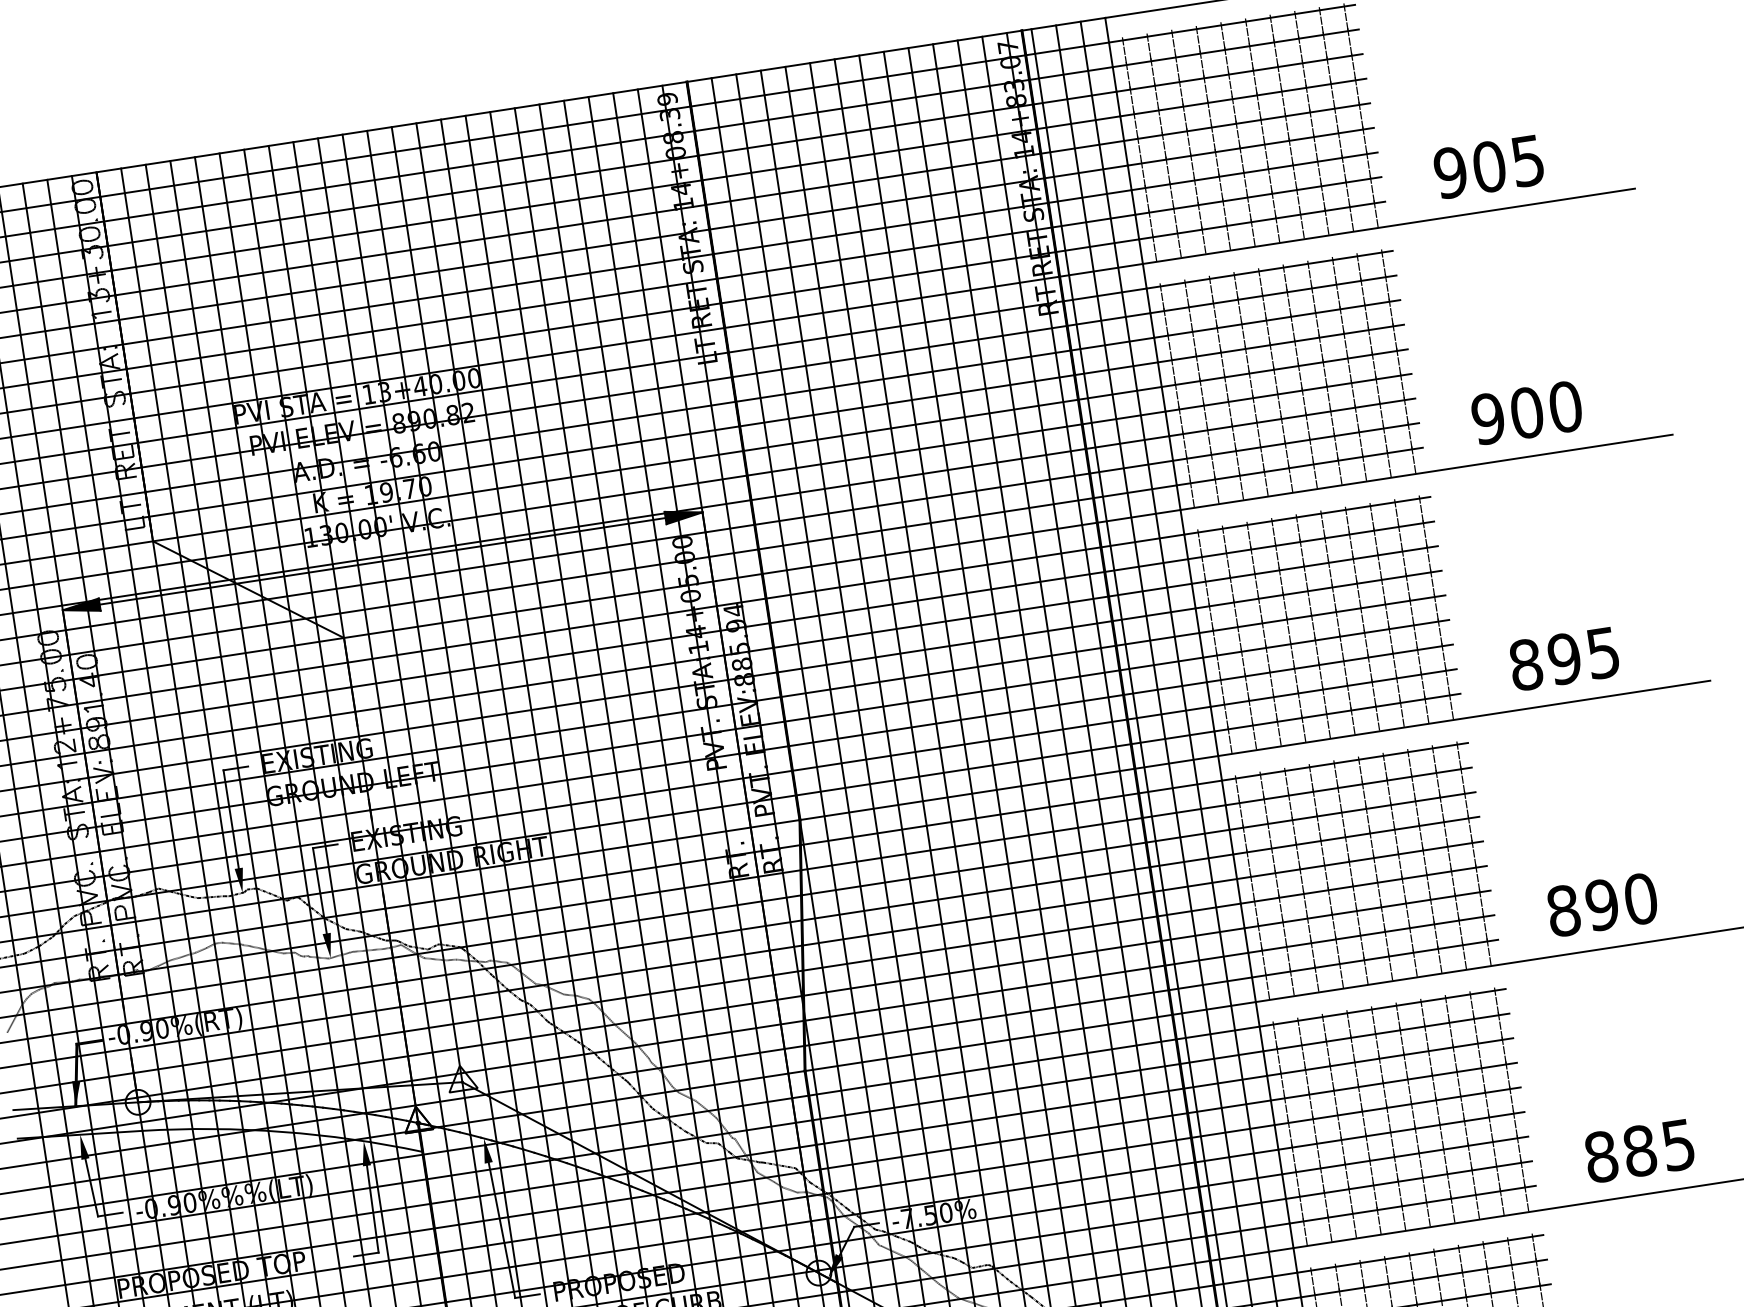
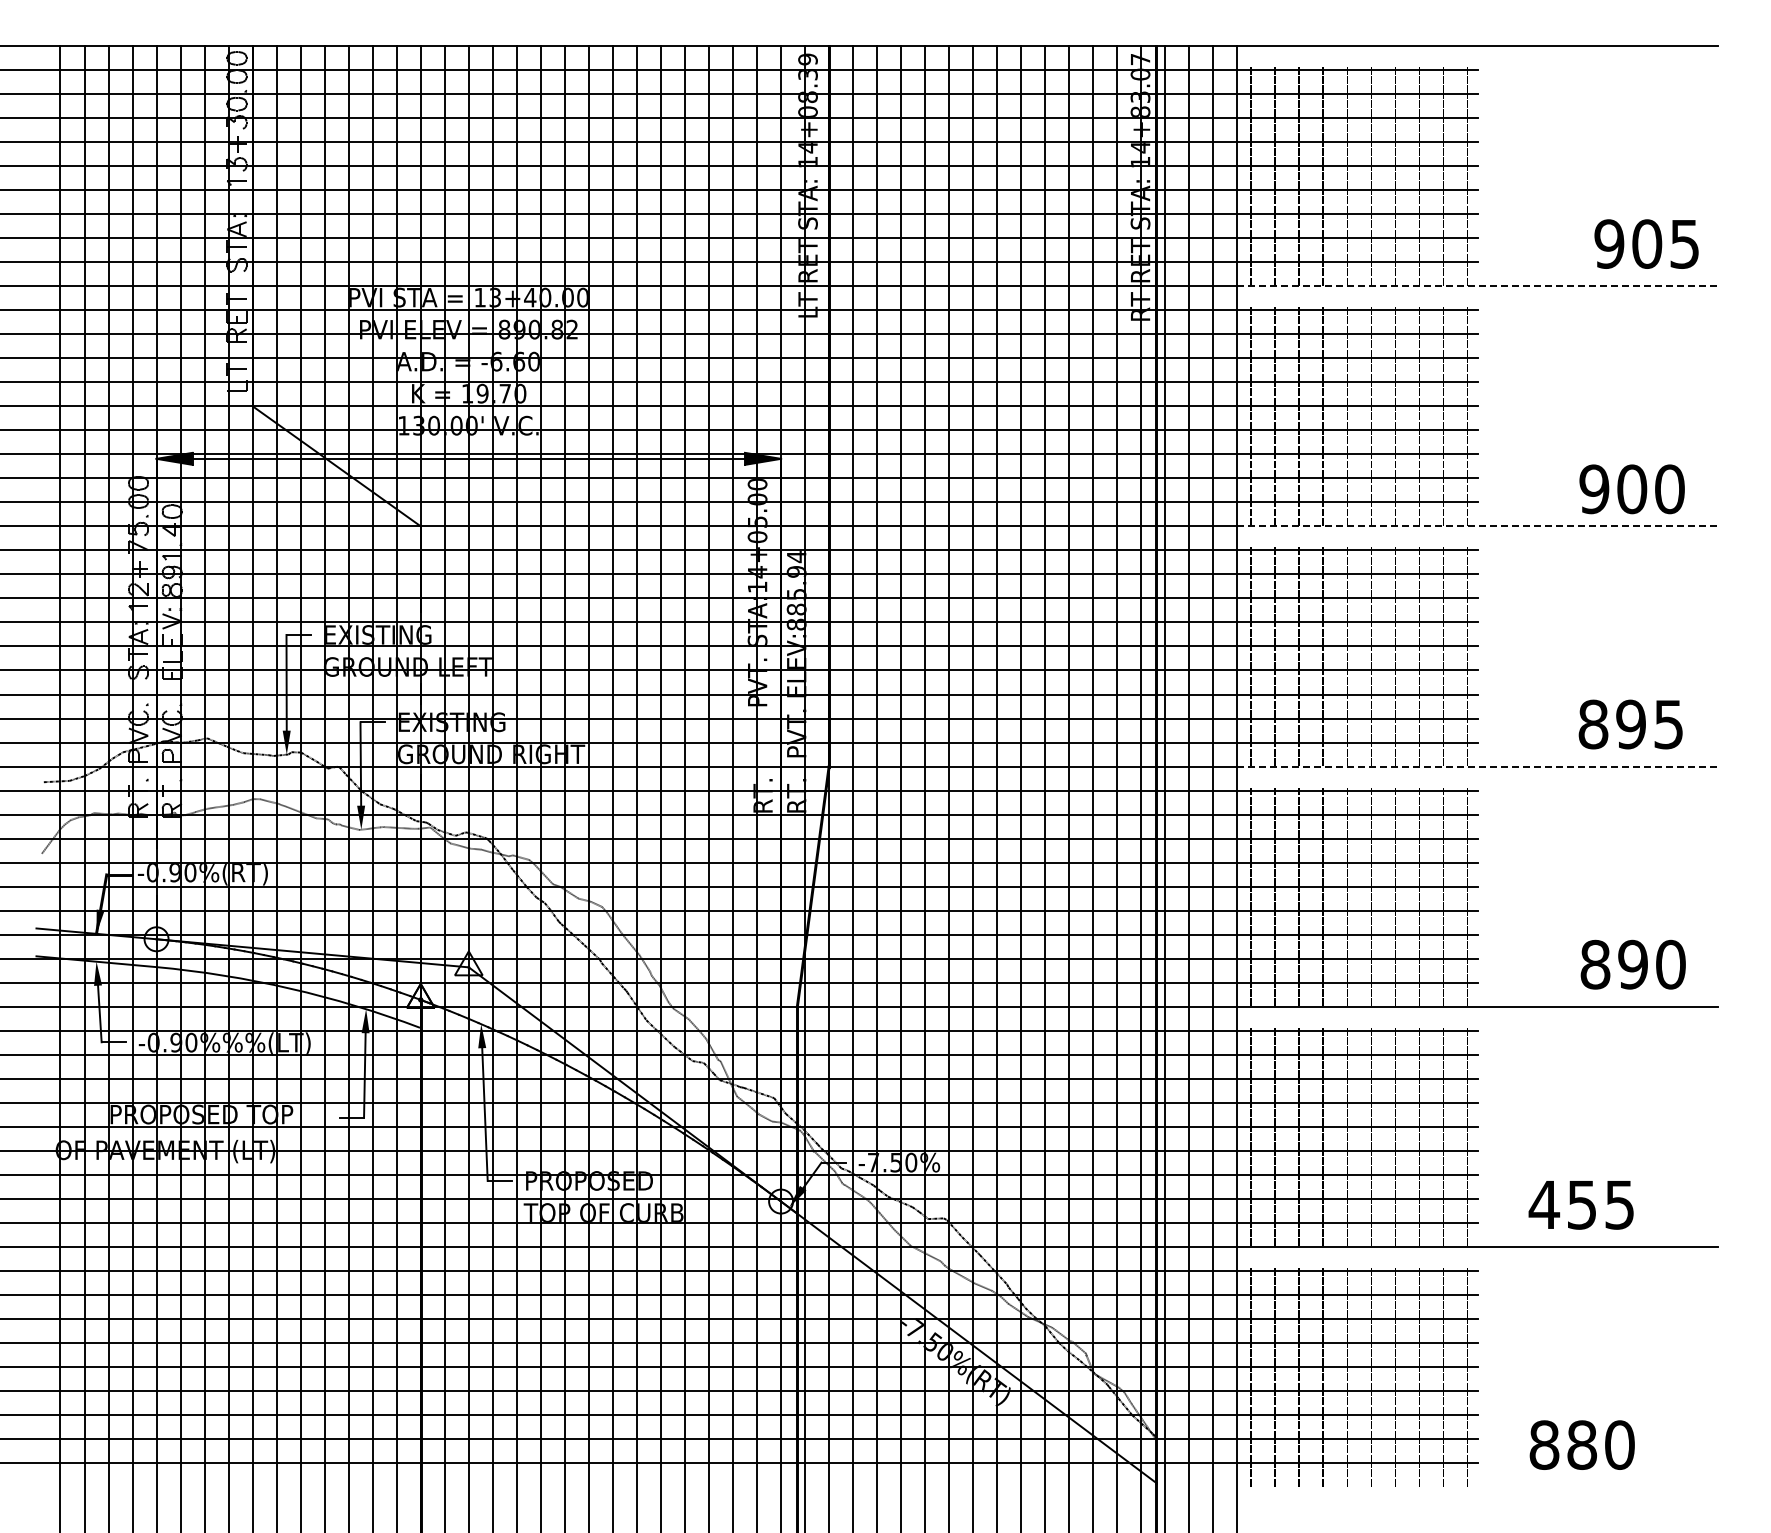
text: (1488, 166) -> (1646, 243), moved
line: (1389, 226) -> (1478, 286), solid -> dashed
text: (1526, 413) -> (1631, 489), moved
line: (1427, 472) -> (1478, 526), solid -> dashed
text: (1563, 659) -> (1630, 724), moved
line: (1465, 718) -> (1478, 766), solid -> dashed
text: (1601, 904) -> (1632, 964), moved
text: (1619, 1153) -> (1562, 1204), 885 -> 455

